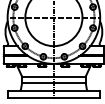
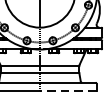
line: (76, 97) -> (67, 91), solid -> dashed

